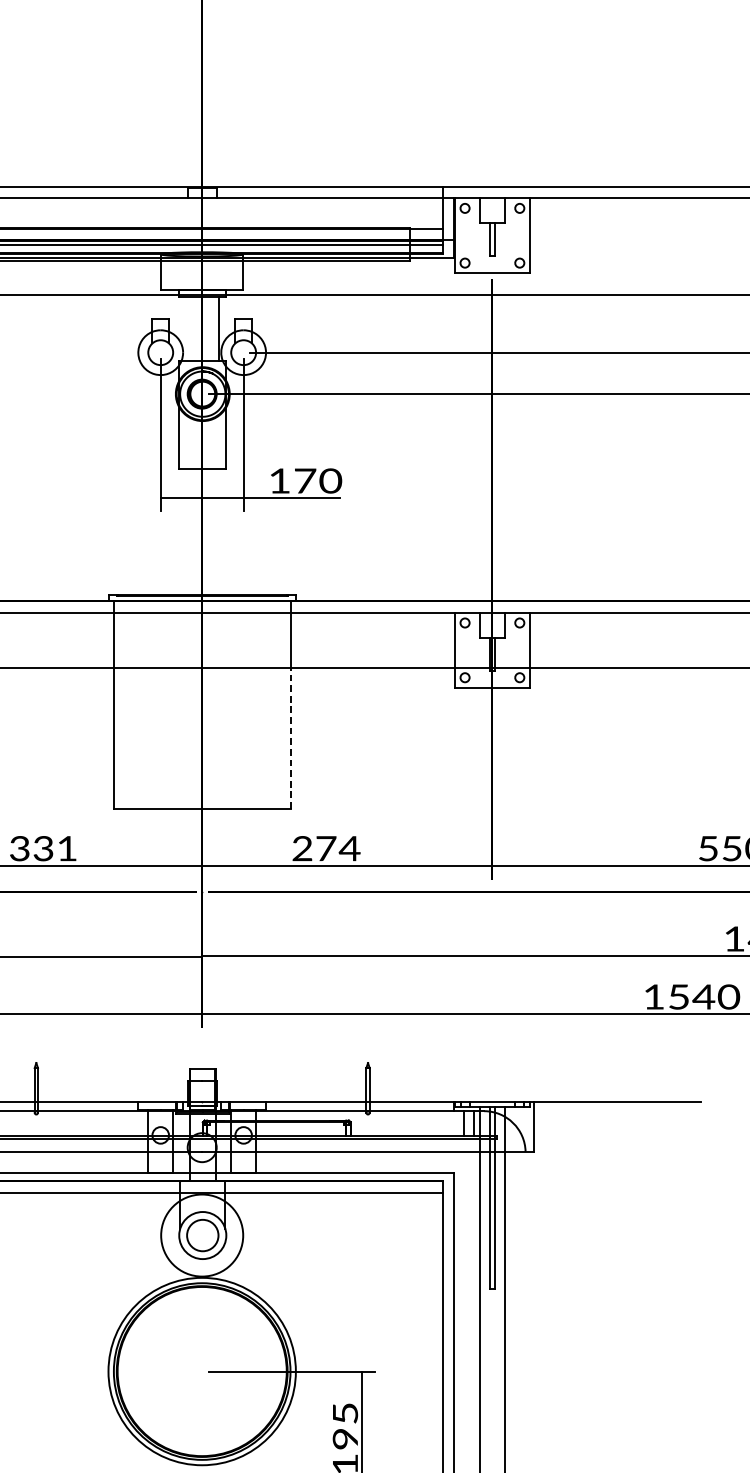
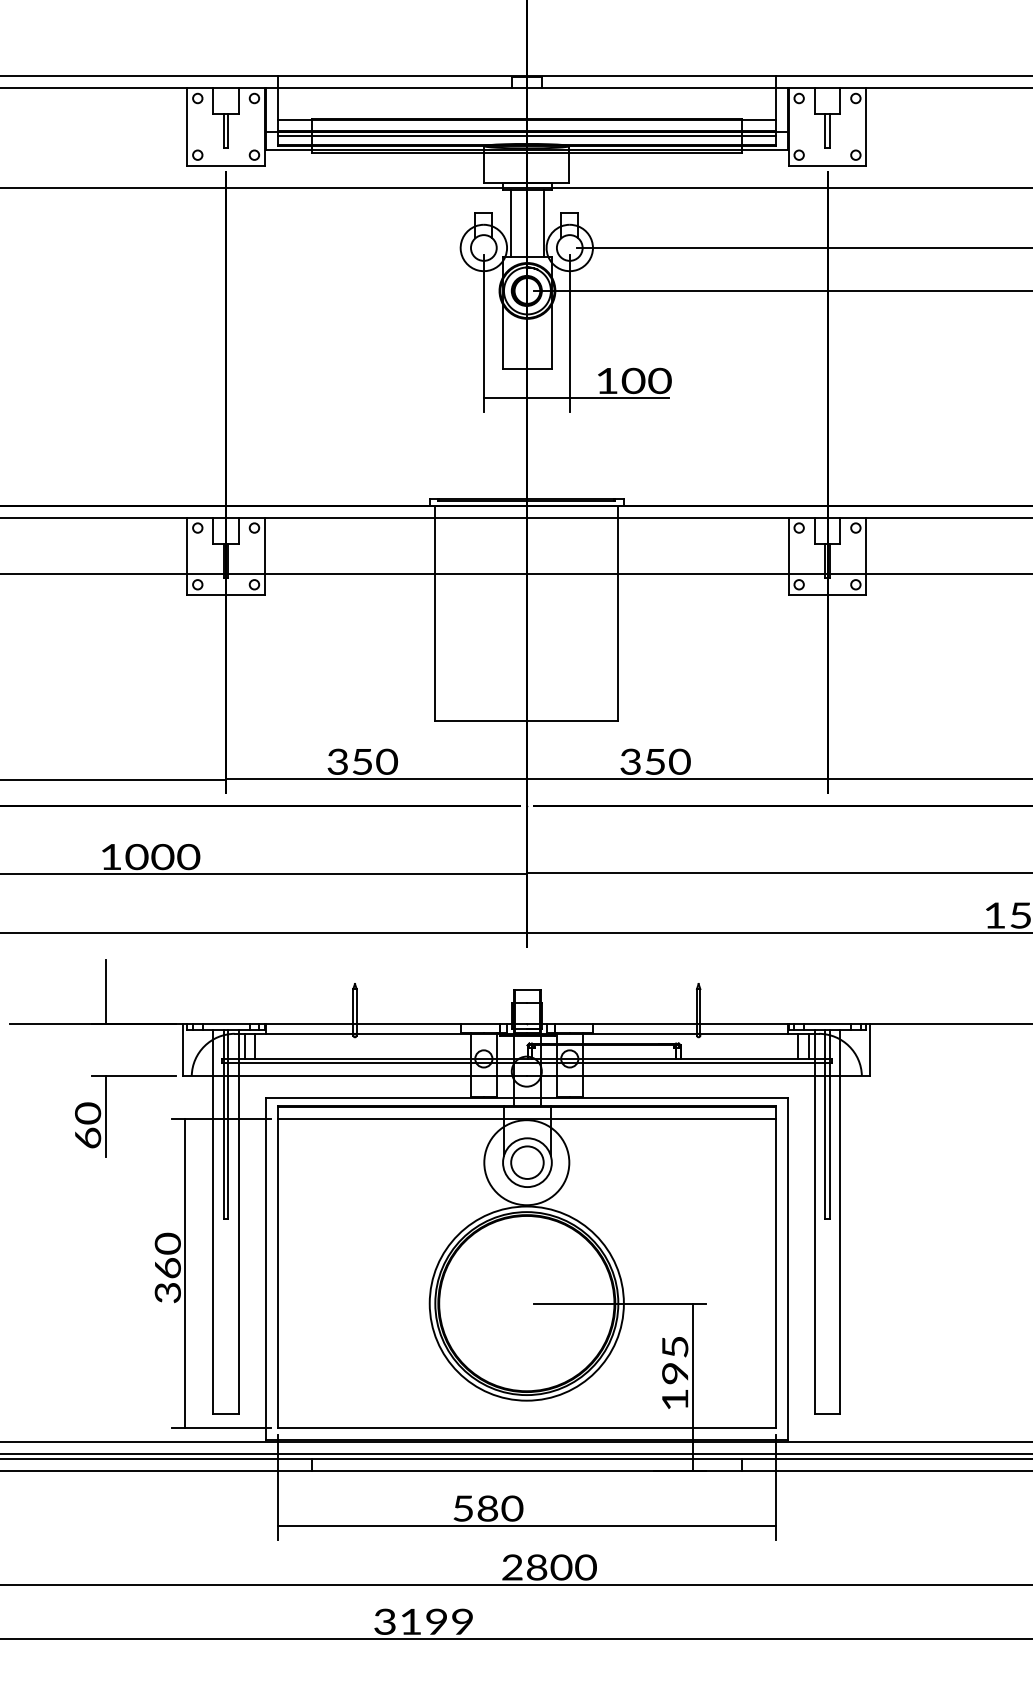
line: (187, 328) -> (511, 222), added
text: (305, 480) -> (633, 380), 170 -> 100
line: (290, 737) -> (618, 646), dashed -> solid
text: (56, 848) -> (375, 761), 331 -> 350
text: (326, 848) -> (655, 761), 274 -> 350

